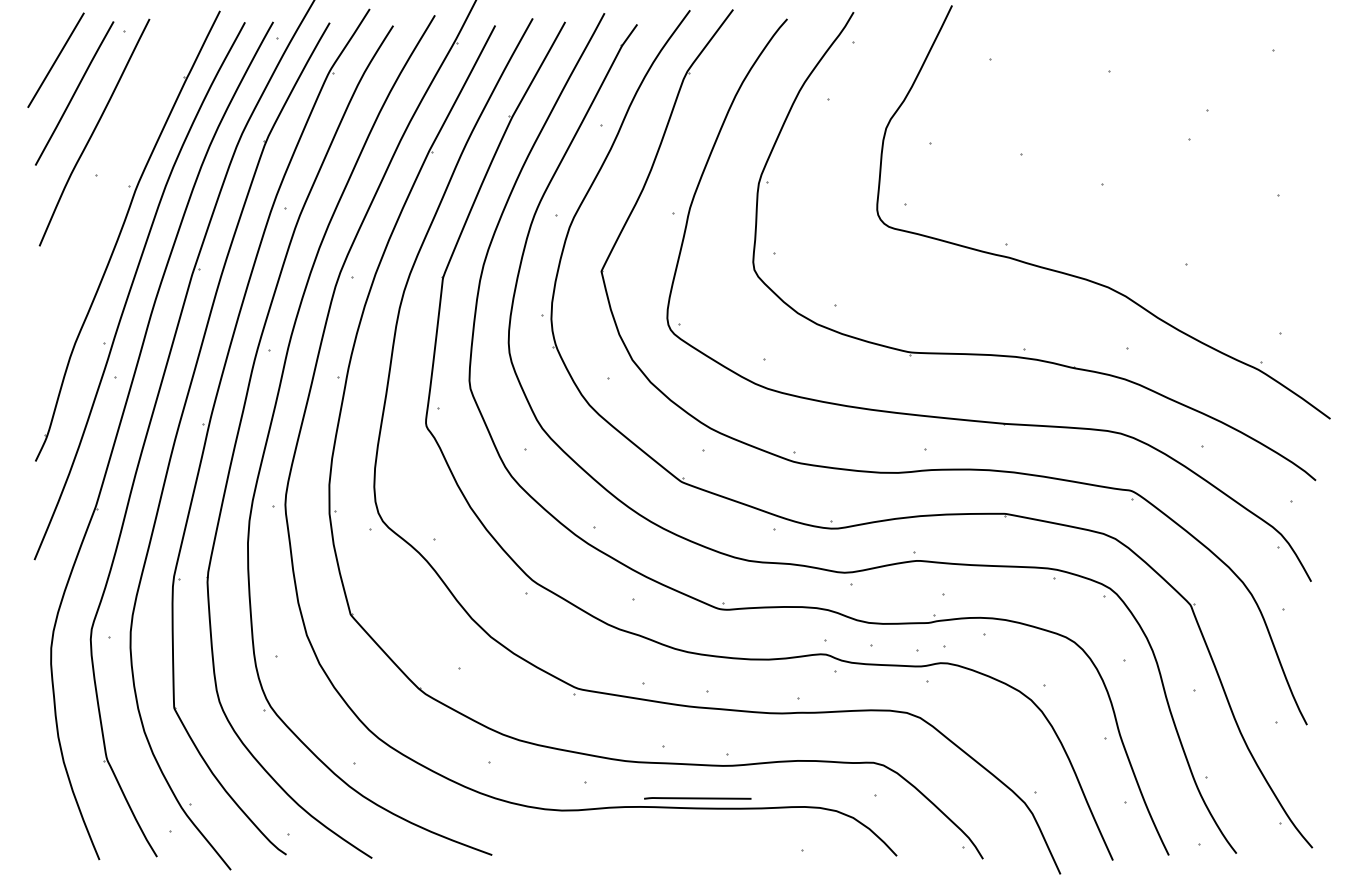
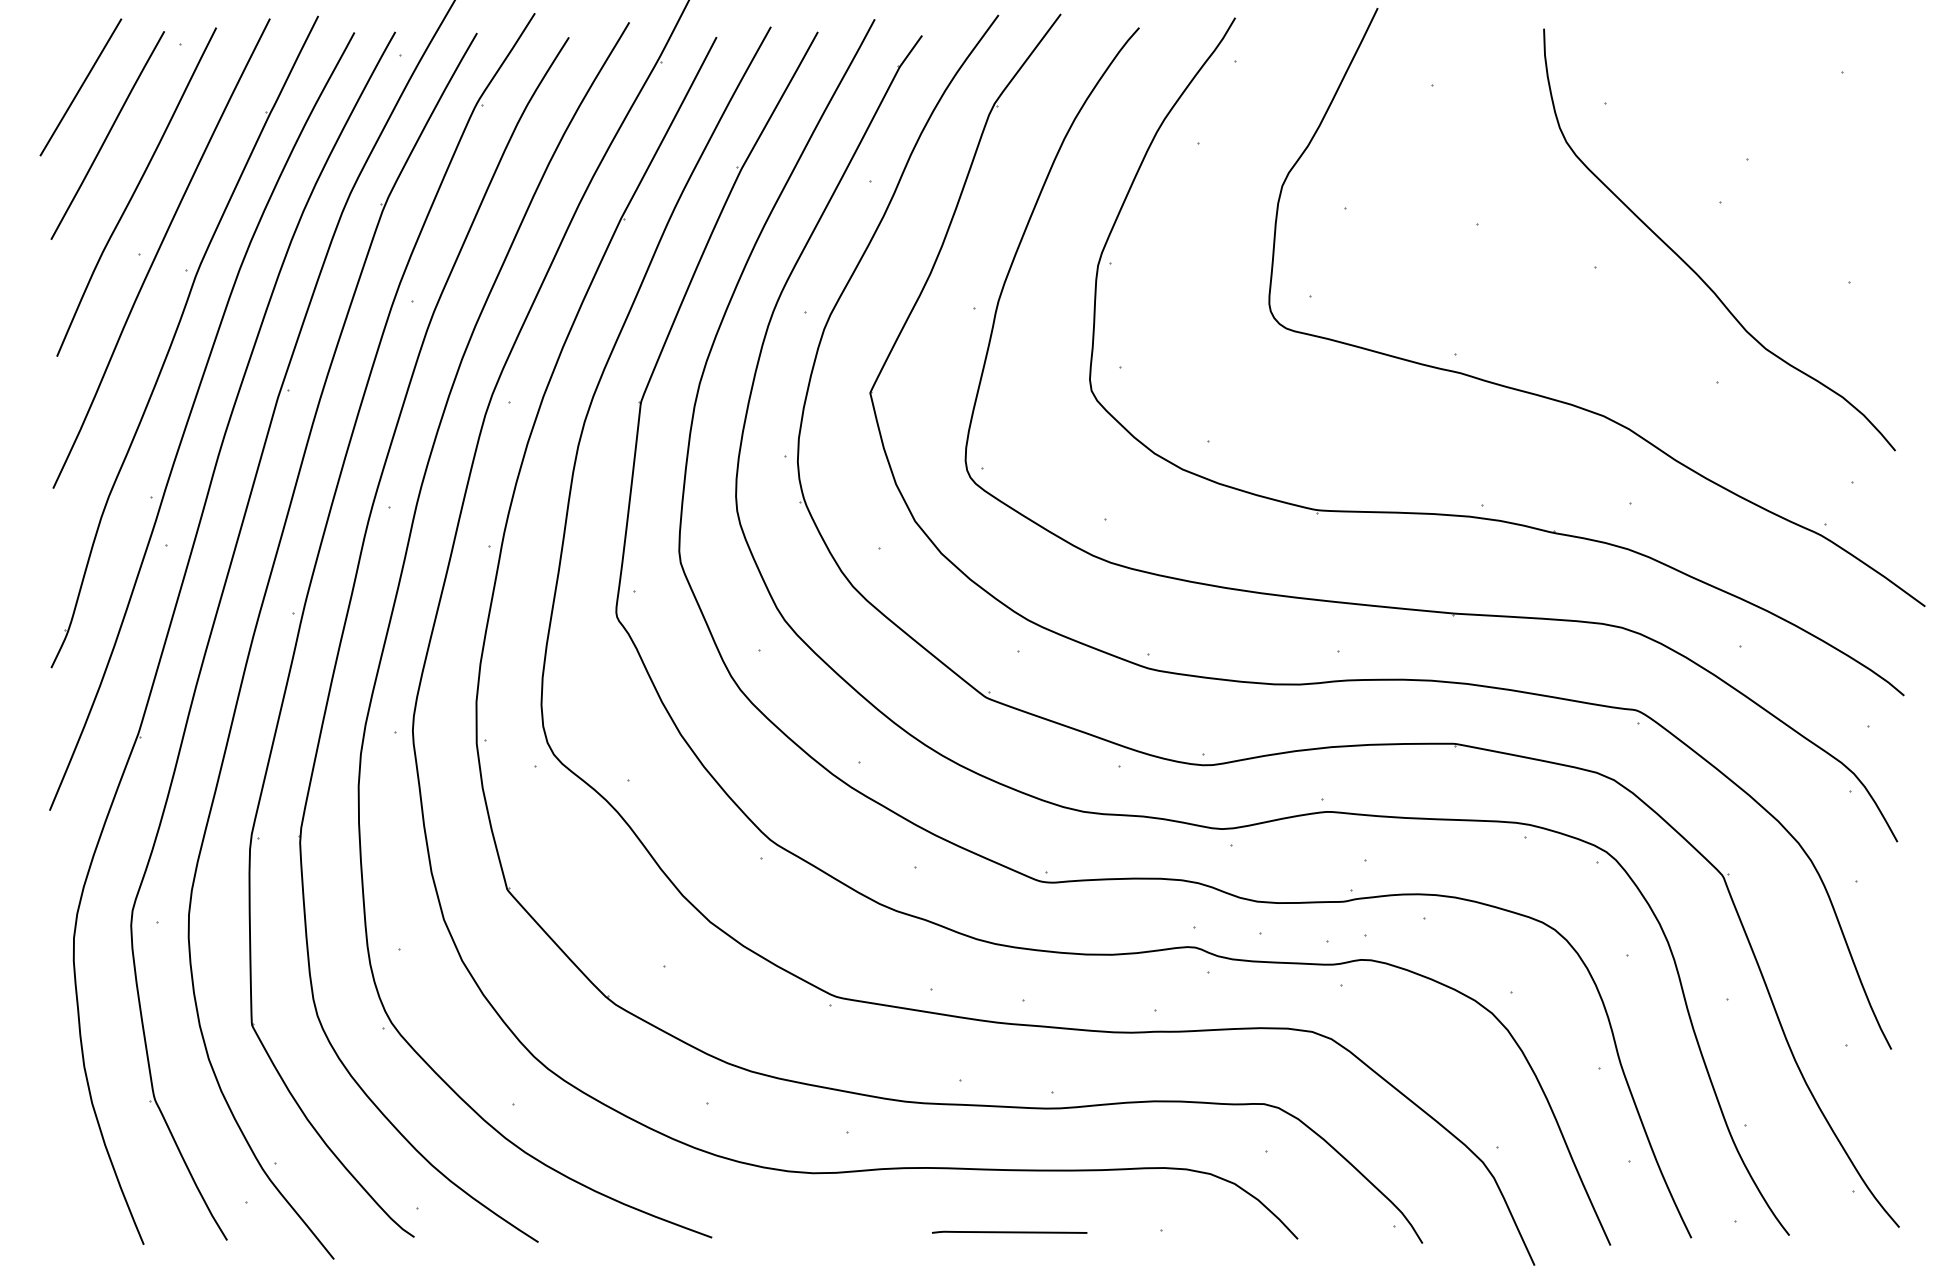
curve: (110, 173) -> (159, 251), added
curve: (1169, 184) -> (1692, 267), added
line: (697, 798) -> (1009, 1232), moved

